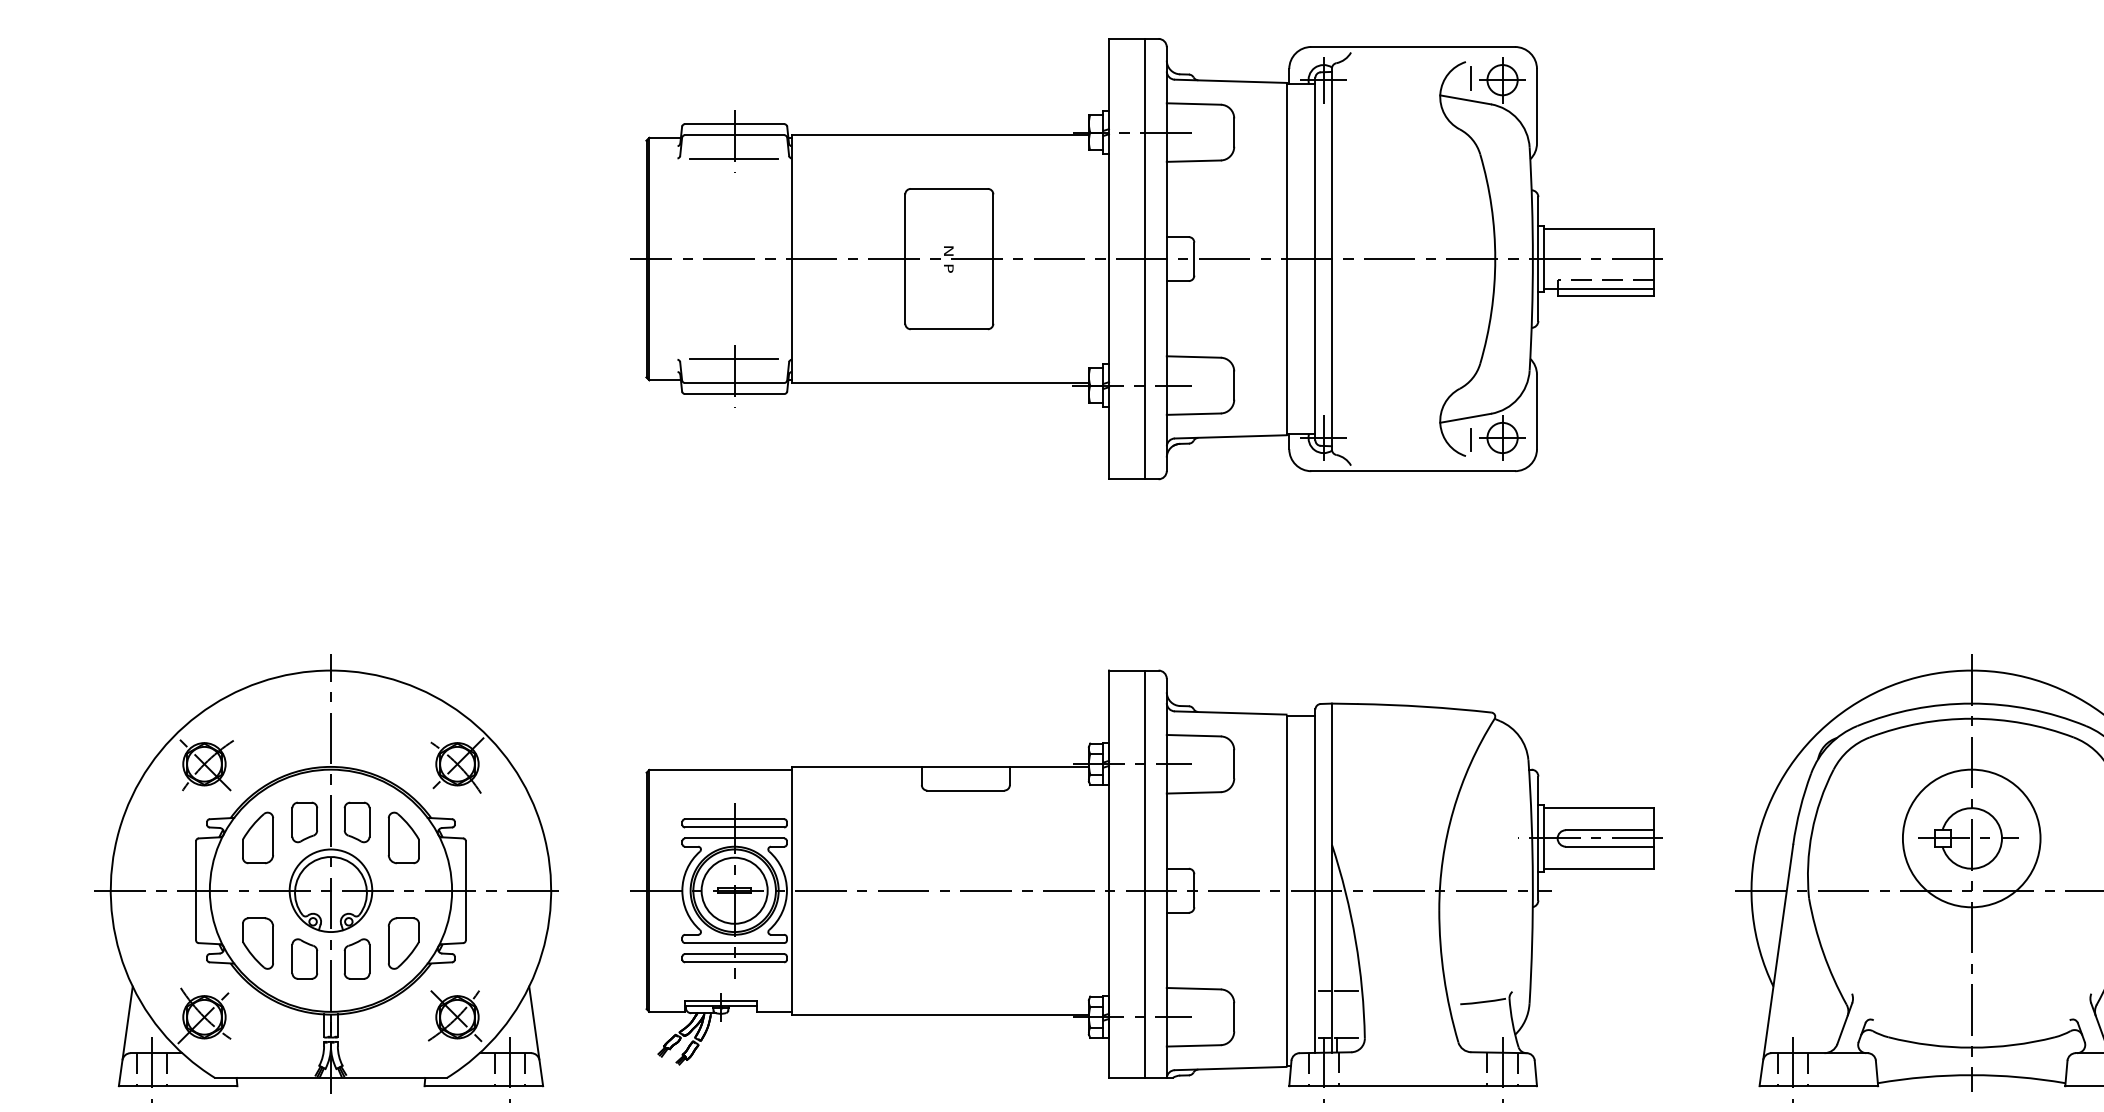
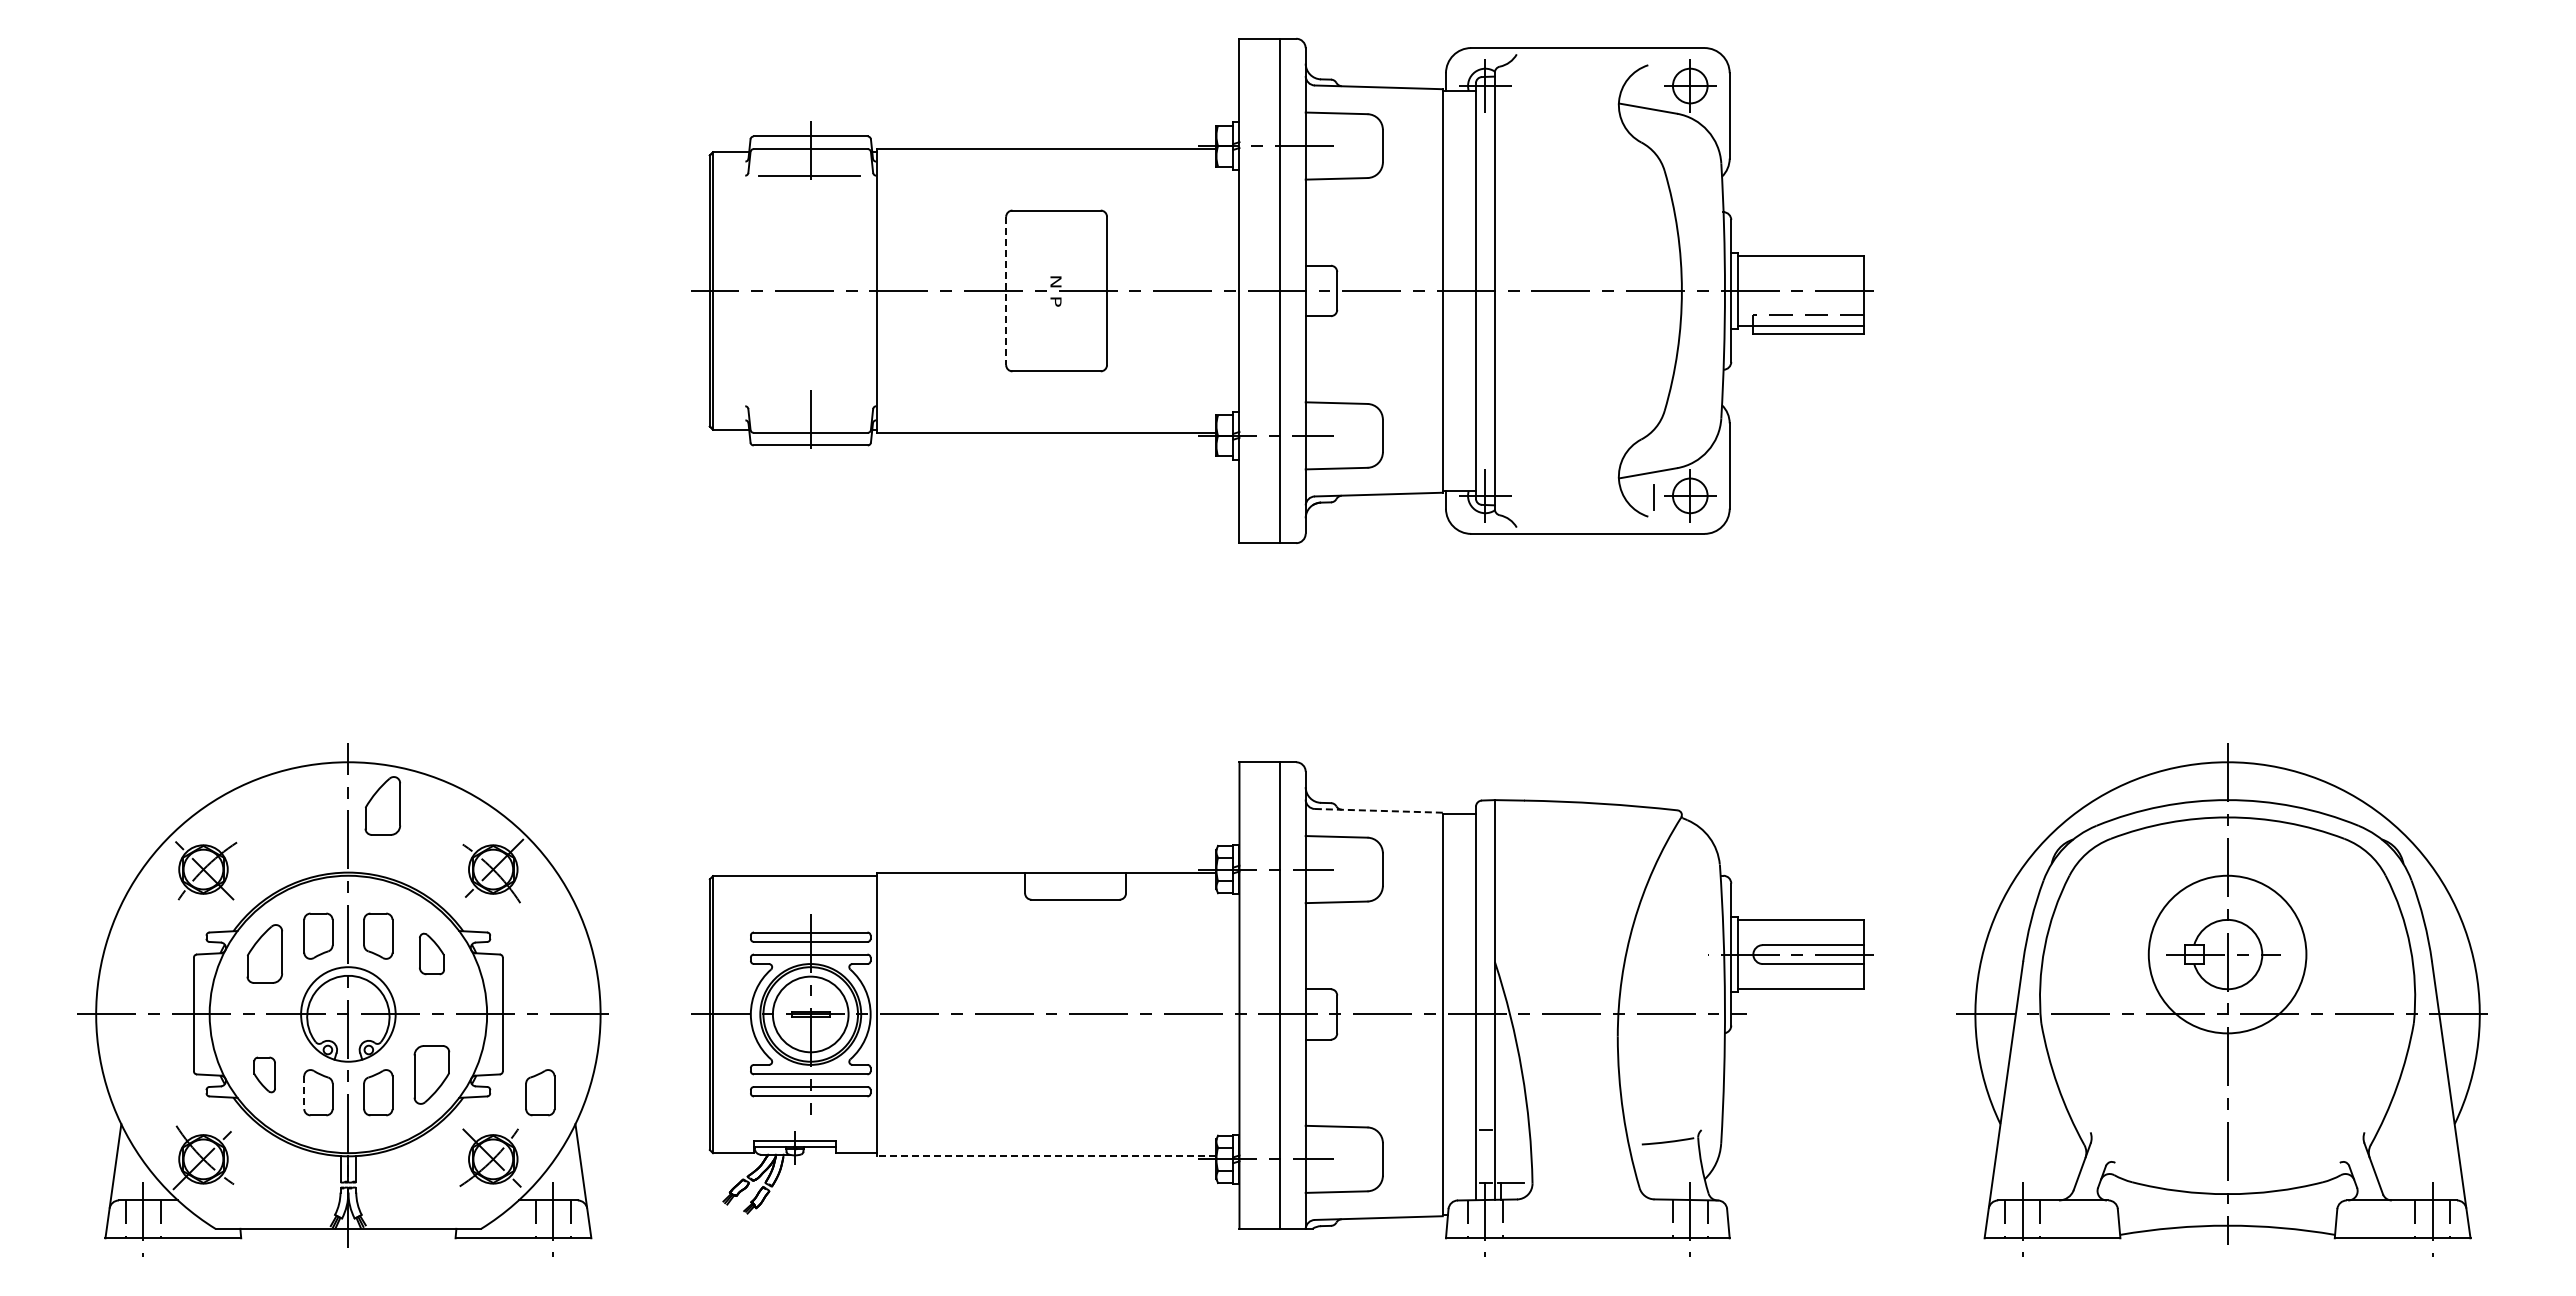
line: (1471, 77) -> (1654, 83), removed
line: (905, 259) -> (1006, 291), solid -> dashed
line: (733, 359) -> (809, 405), removed
part: (360, 708) -> (382, 805), added
line: (1230, 712) -> (1378, 810), solid -> dashed
part: (403, 837) -> (431, 953), size x0.7
part: (257, 943) -> (264, 1074), size x0.6
part: (498, 958) -> (540, 1092), added
line: (292, 959) -> (304, 1093), solid -> dashed
line: (1346, 991) -> (1511, 1129), removed
line: (940, 1014) -> (1046, 1156), solid -> dashed

